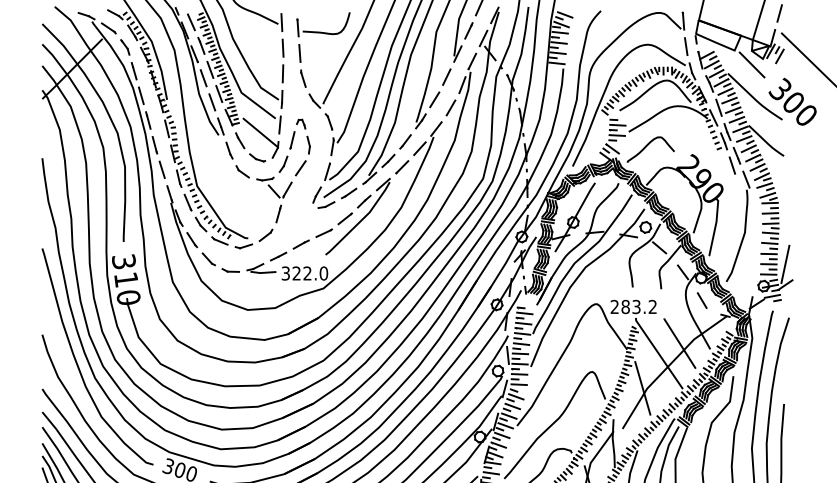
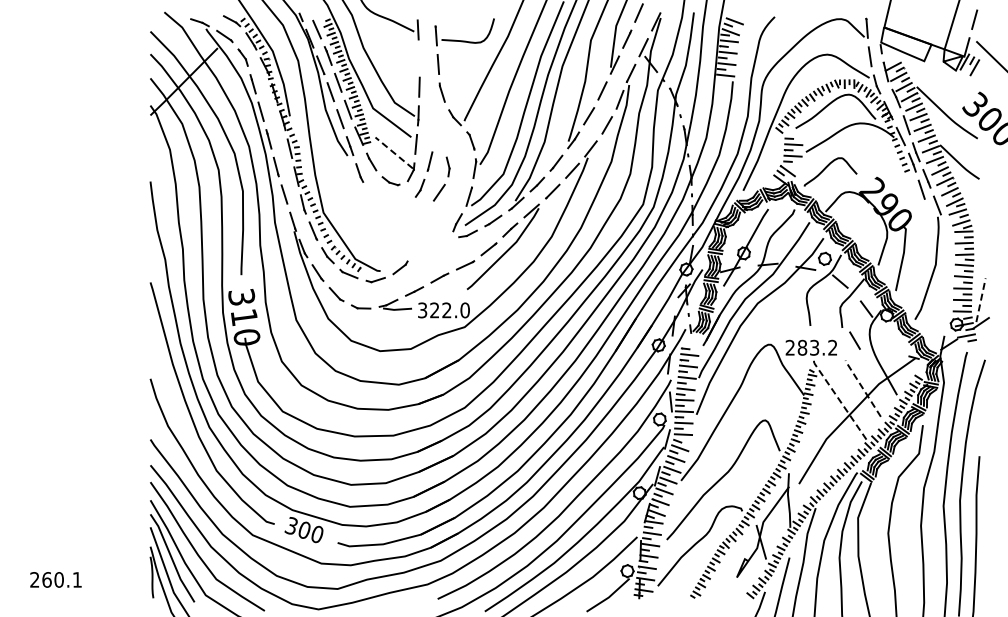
line: (283, 48) -> (419, 58), removed
line: (751, 65) -> (943, 77), removed
part: (300, 124) -> (439, 143), removed
line: (259, 132) -> (393, 152), solid -> dashed
part: (269, 187) -> (404, 214), removed
line: (785, 263) -> (981, 299), solid -> dashed
line: (701, 300) -> (854, 340), moved
line: (679, 343) -> (862, 388), solid -> dashed
line: (657, 353) -> (838, 399), solid -> dashed
line: (642, 388) -> (821, 438), removed

